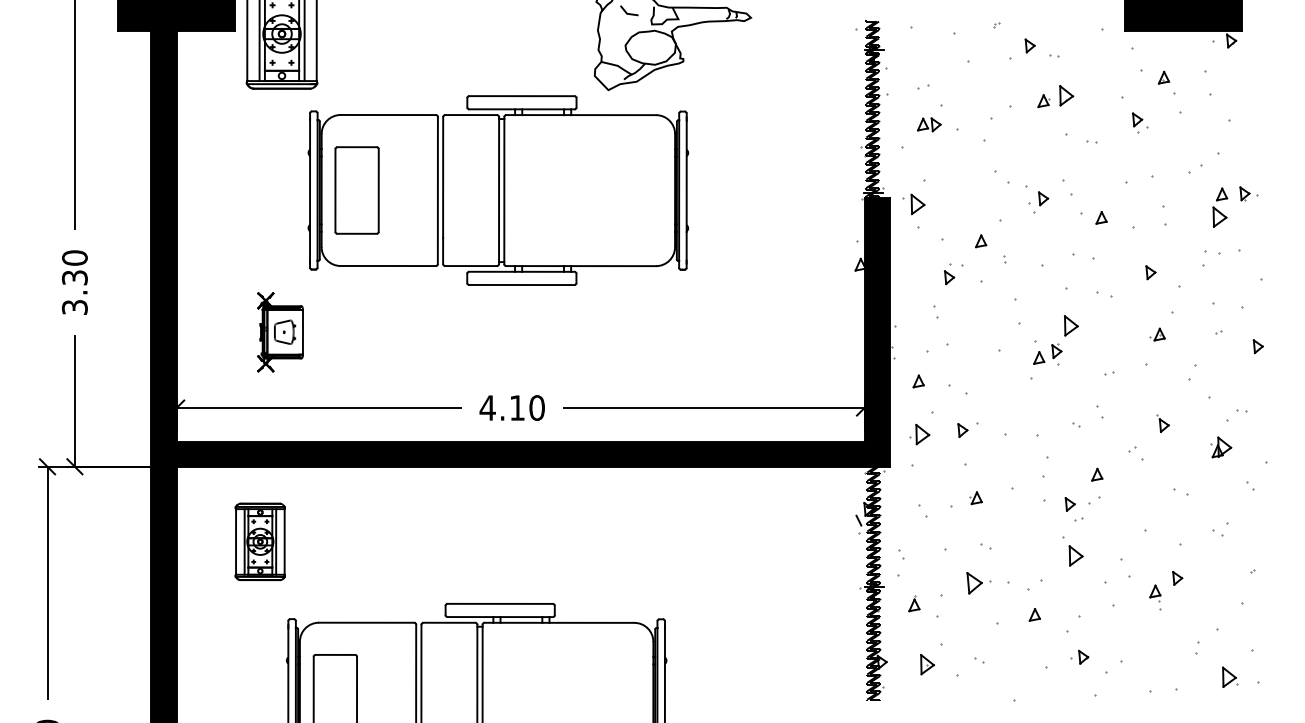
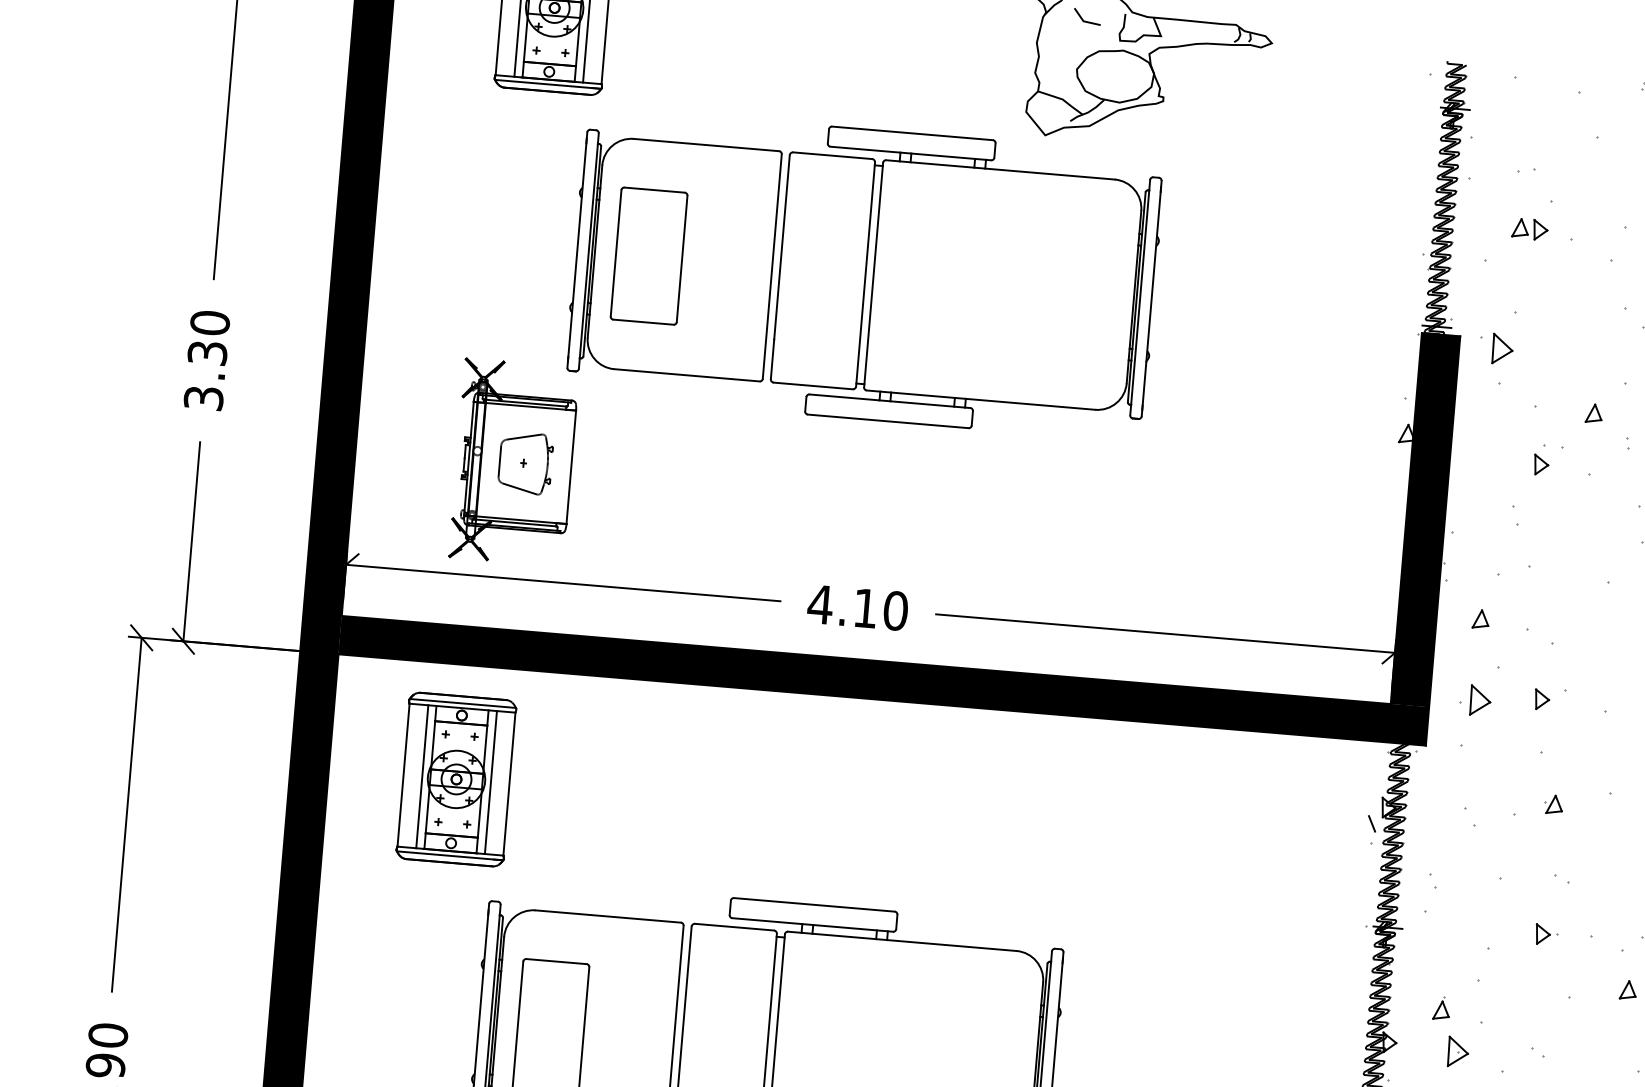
part: (280, 332) -> (514, 462), size x1.67
part: (260, 541) -> (456, 779), size x1.43
part: (978, 583) -> (1546, 935), size x0.62
part: (914, 603) -> (1441, 1007), moved

